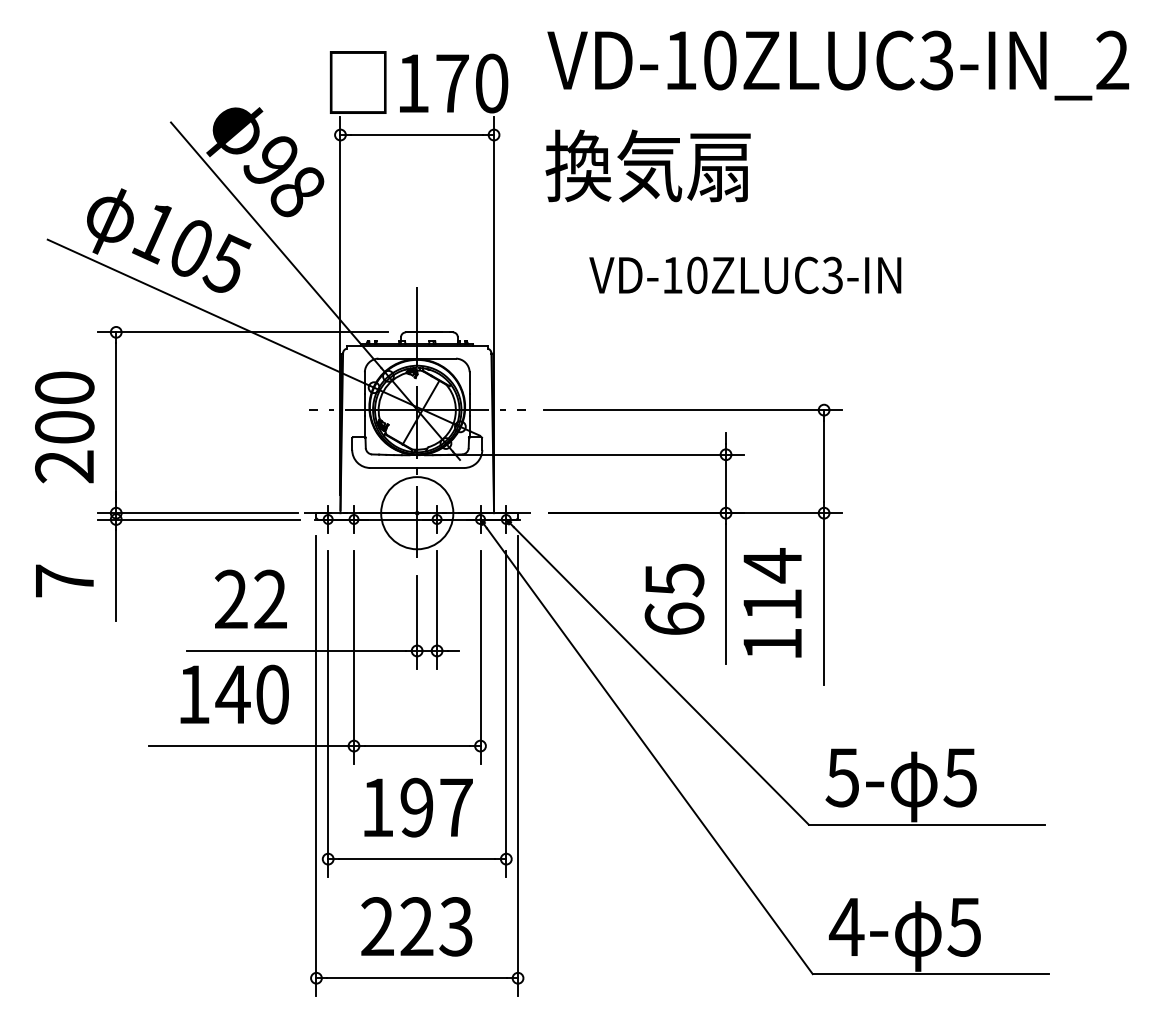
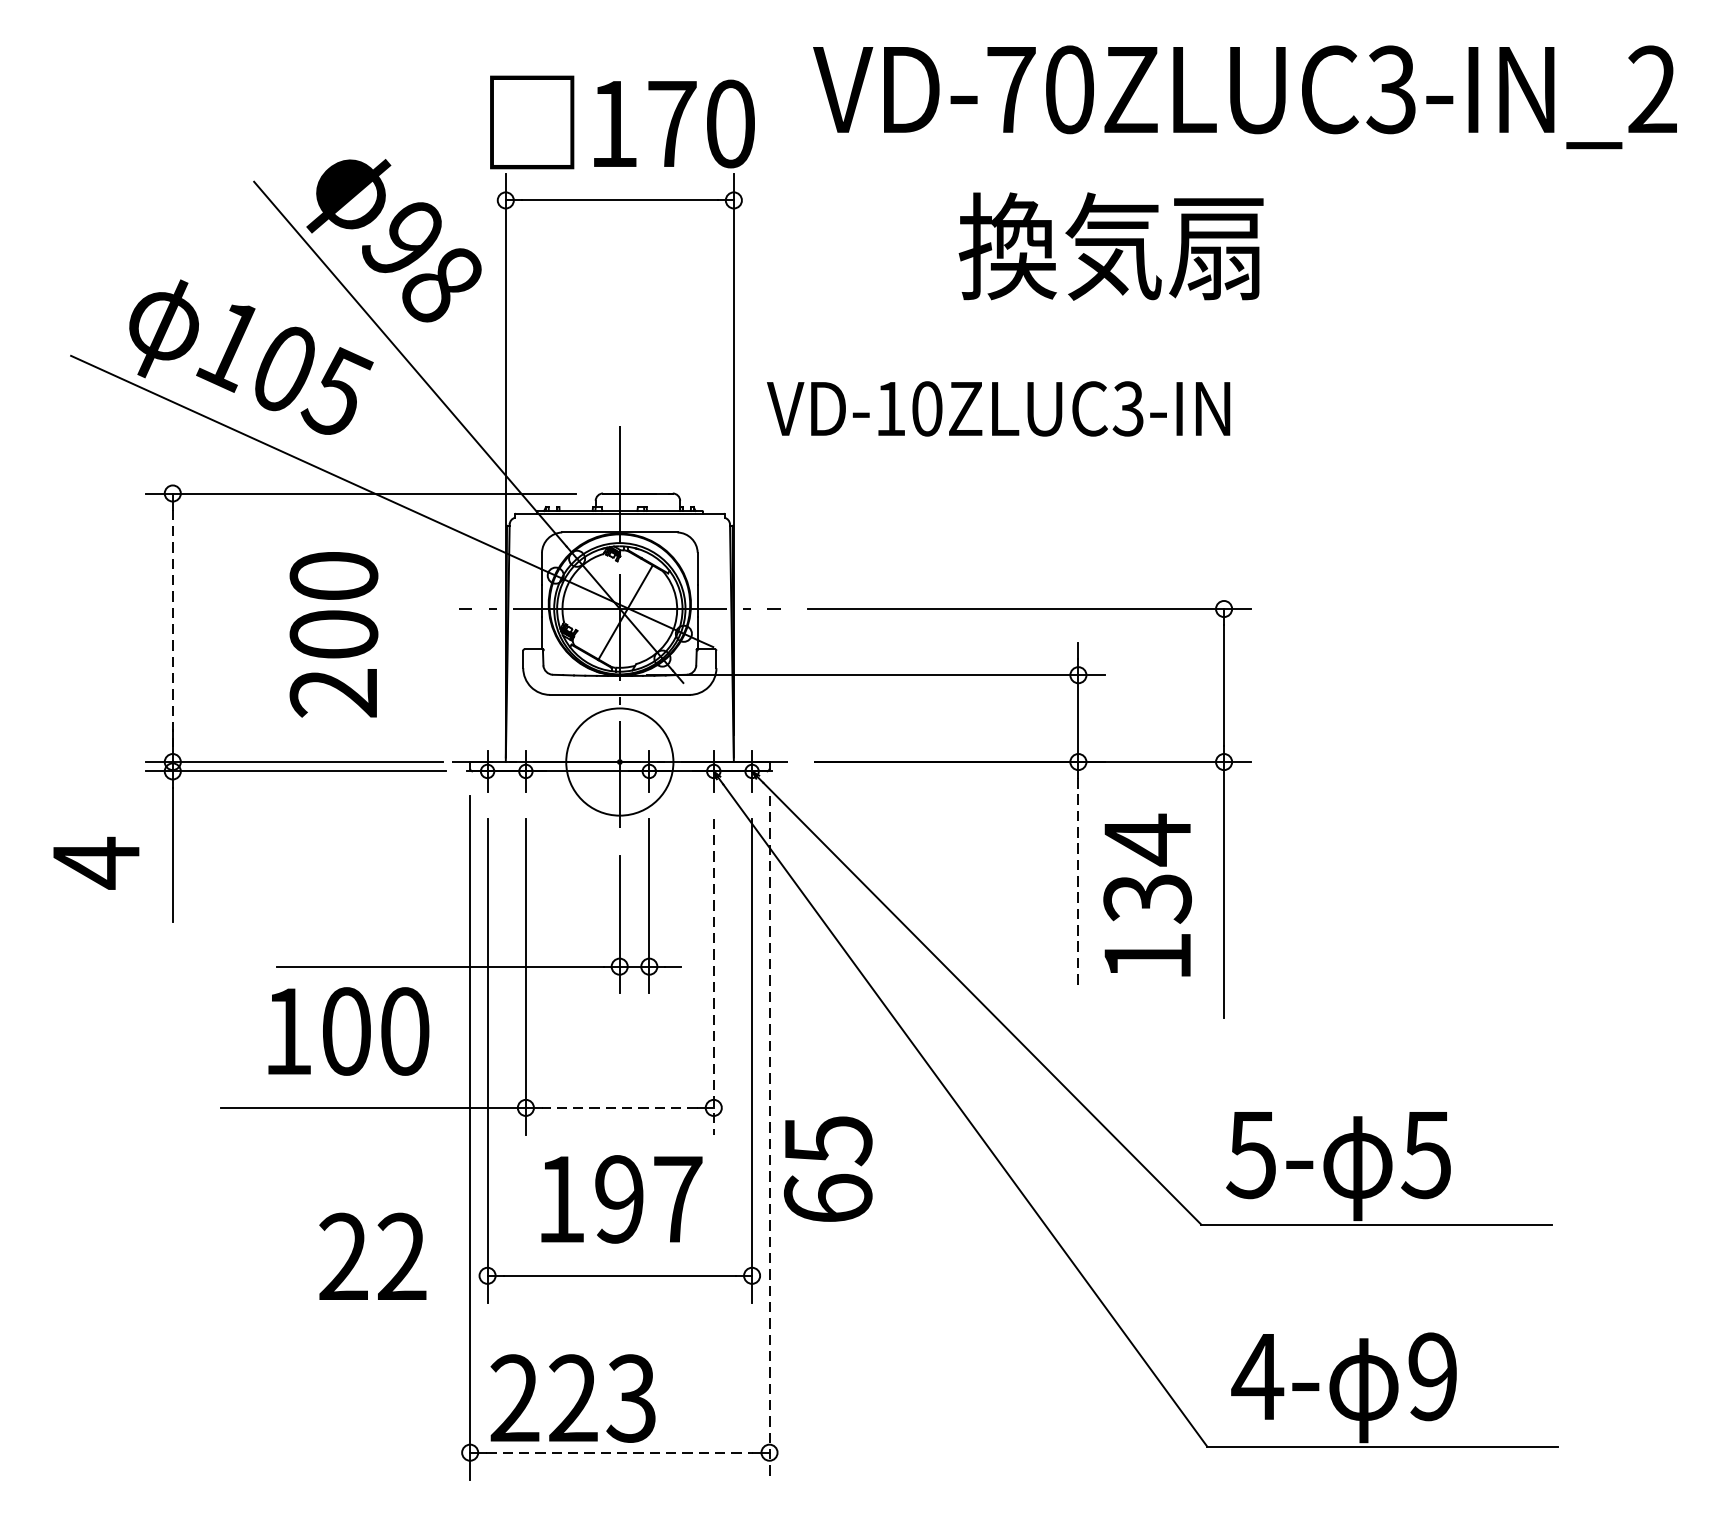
text: (680, 60) -> (1010, 89), VD-10ZLUC3-IN_2 -> VD-70ZLUC3-IN_2
text: (647, 165) -> (1110, 245), moved
text: (745, 274) -> (998, 407), moved
line: (116, 422) -> (173, 627), solid -> dashed
text: (64, 427) -> (333, 634), moved
text: (64, 581) -> (95, 863), 7 -> 4
line: (726, 594) -> (1079, 882), solid -> dashed
text: (250, 598) -> (372, 1255), moved
text: (674, 598) -> (828, 1167), moved
text: (772, 605) -> (1147, 899), 114 -> 134
line: (480, 658) -> (713, 977), solid -> dashed
text: (232, 694) -> (345, 1031), 140 -> 100
line: (416, 746) -> (618, 1108), solid -> dashed
line: (518, 766) -> (770, 1138), solid -> dashed
text: (416, 926) -> (572, 1398), moved
text: (963, 926) -> (1431, 1375), 5 -> 9
line: (417, 978) -> (620, 1453), solid -> dashed

